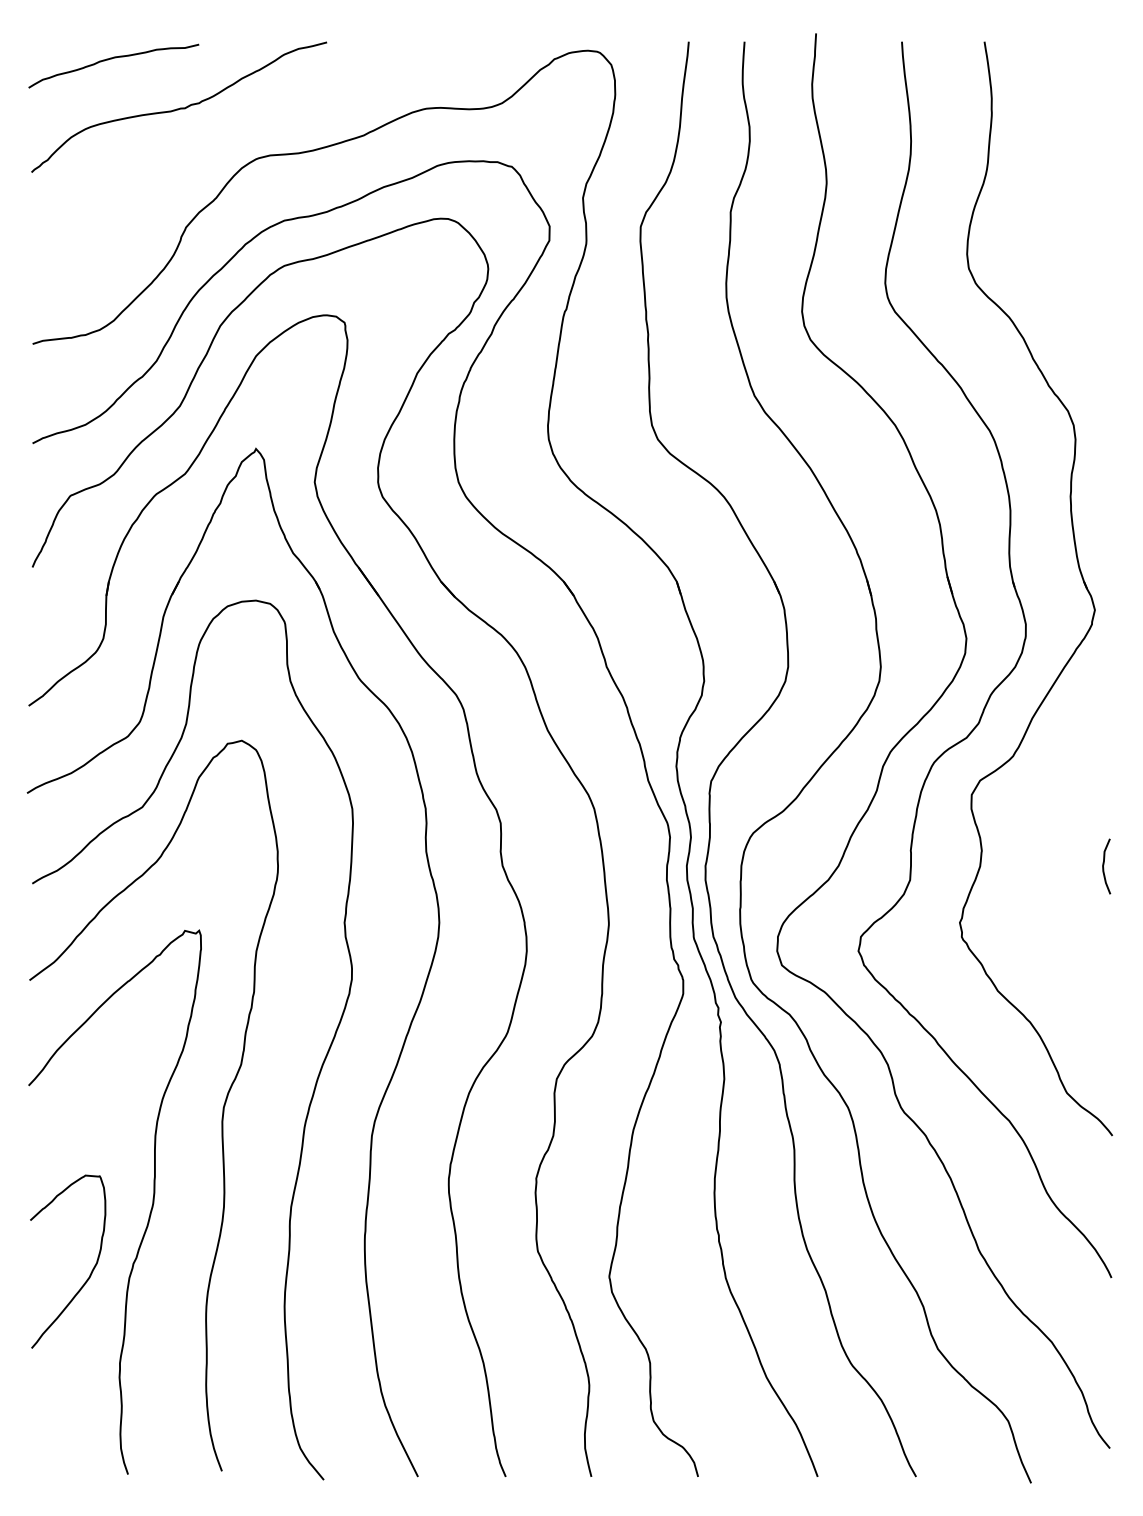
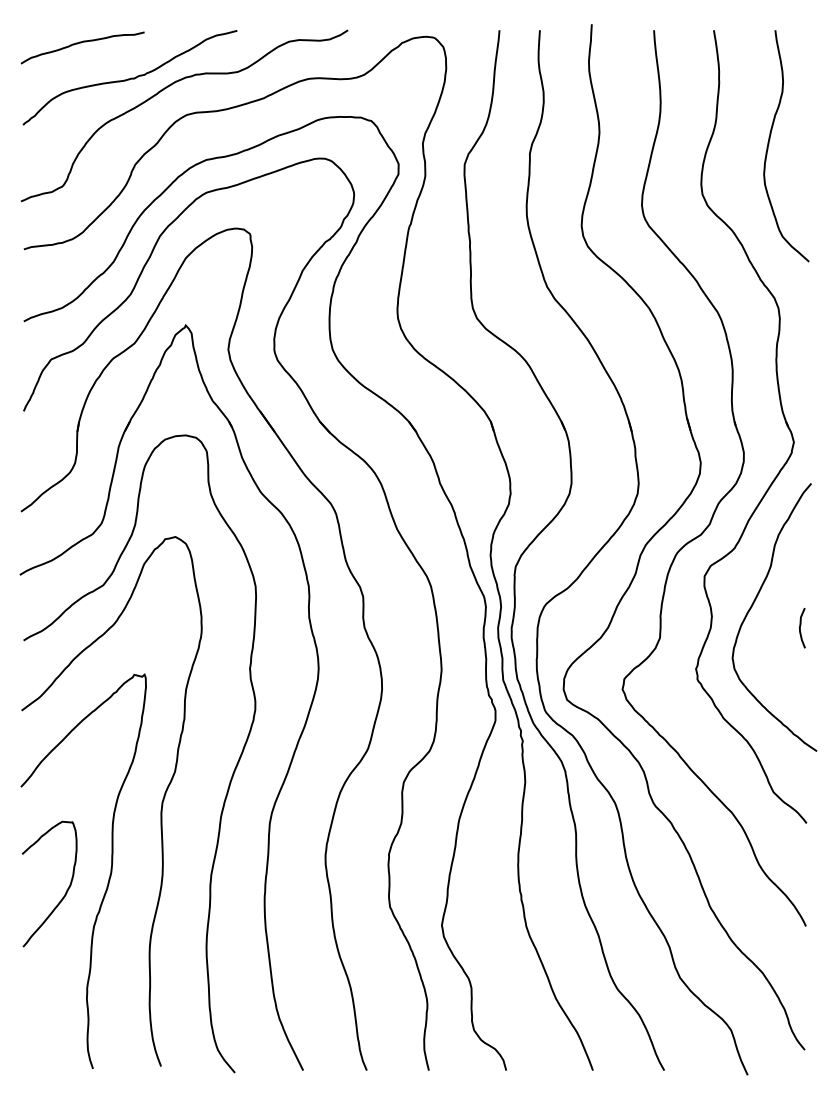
curve: (233, 119) -> (169, 86), added
curve: (1061, 195) -> (769, 141), added
curve: (1037, 837) -> (752, 607), added
curve: (90, 1272) -> (65, 892), moved

